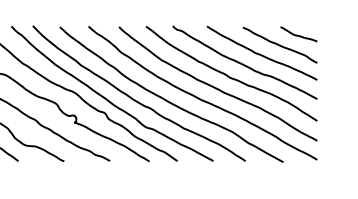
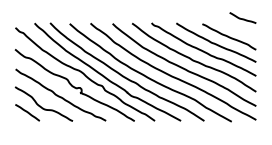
curve: (298, 34) -> (242, 18), moved

